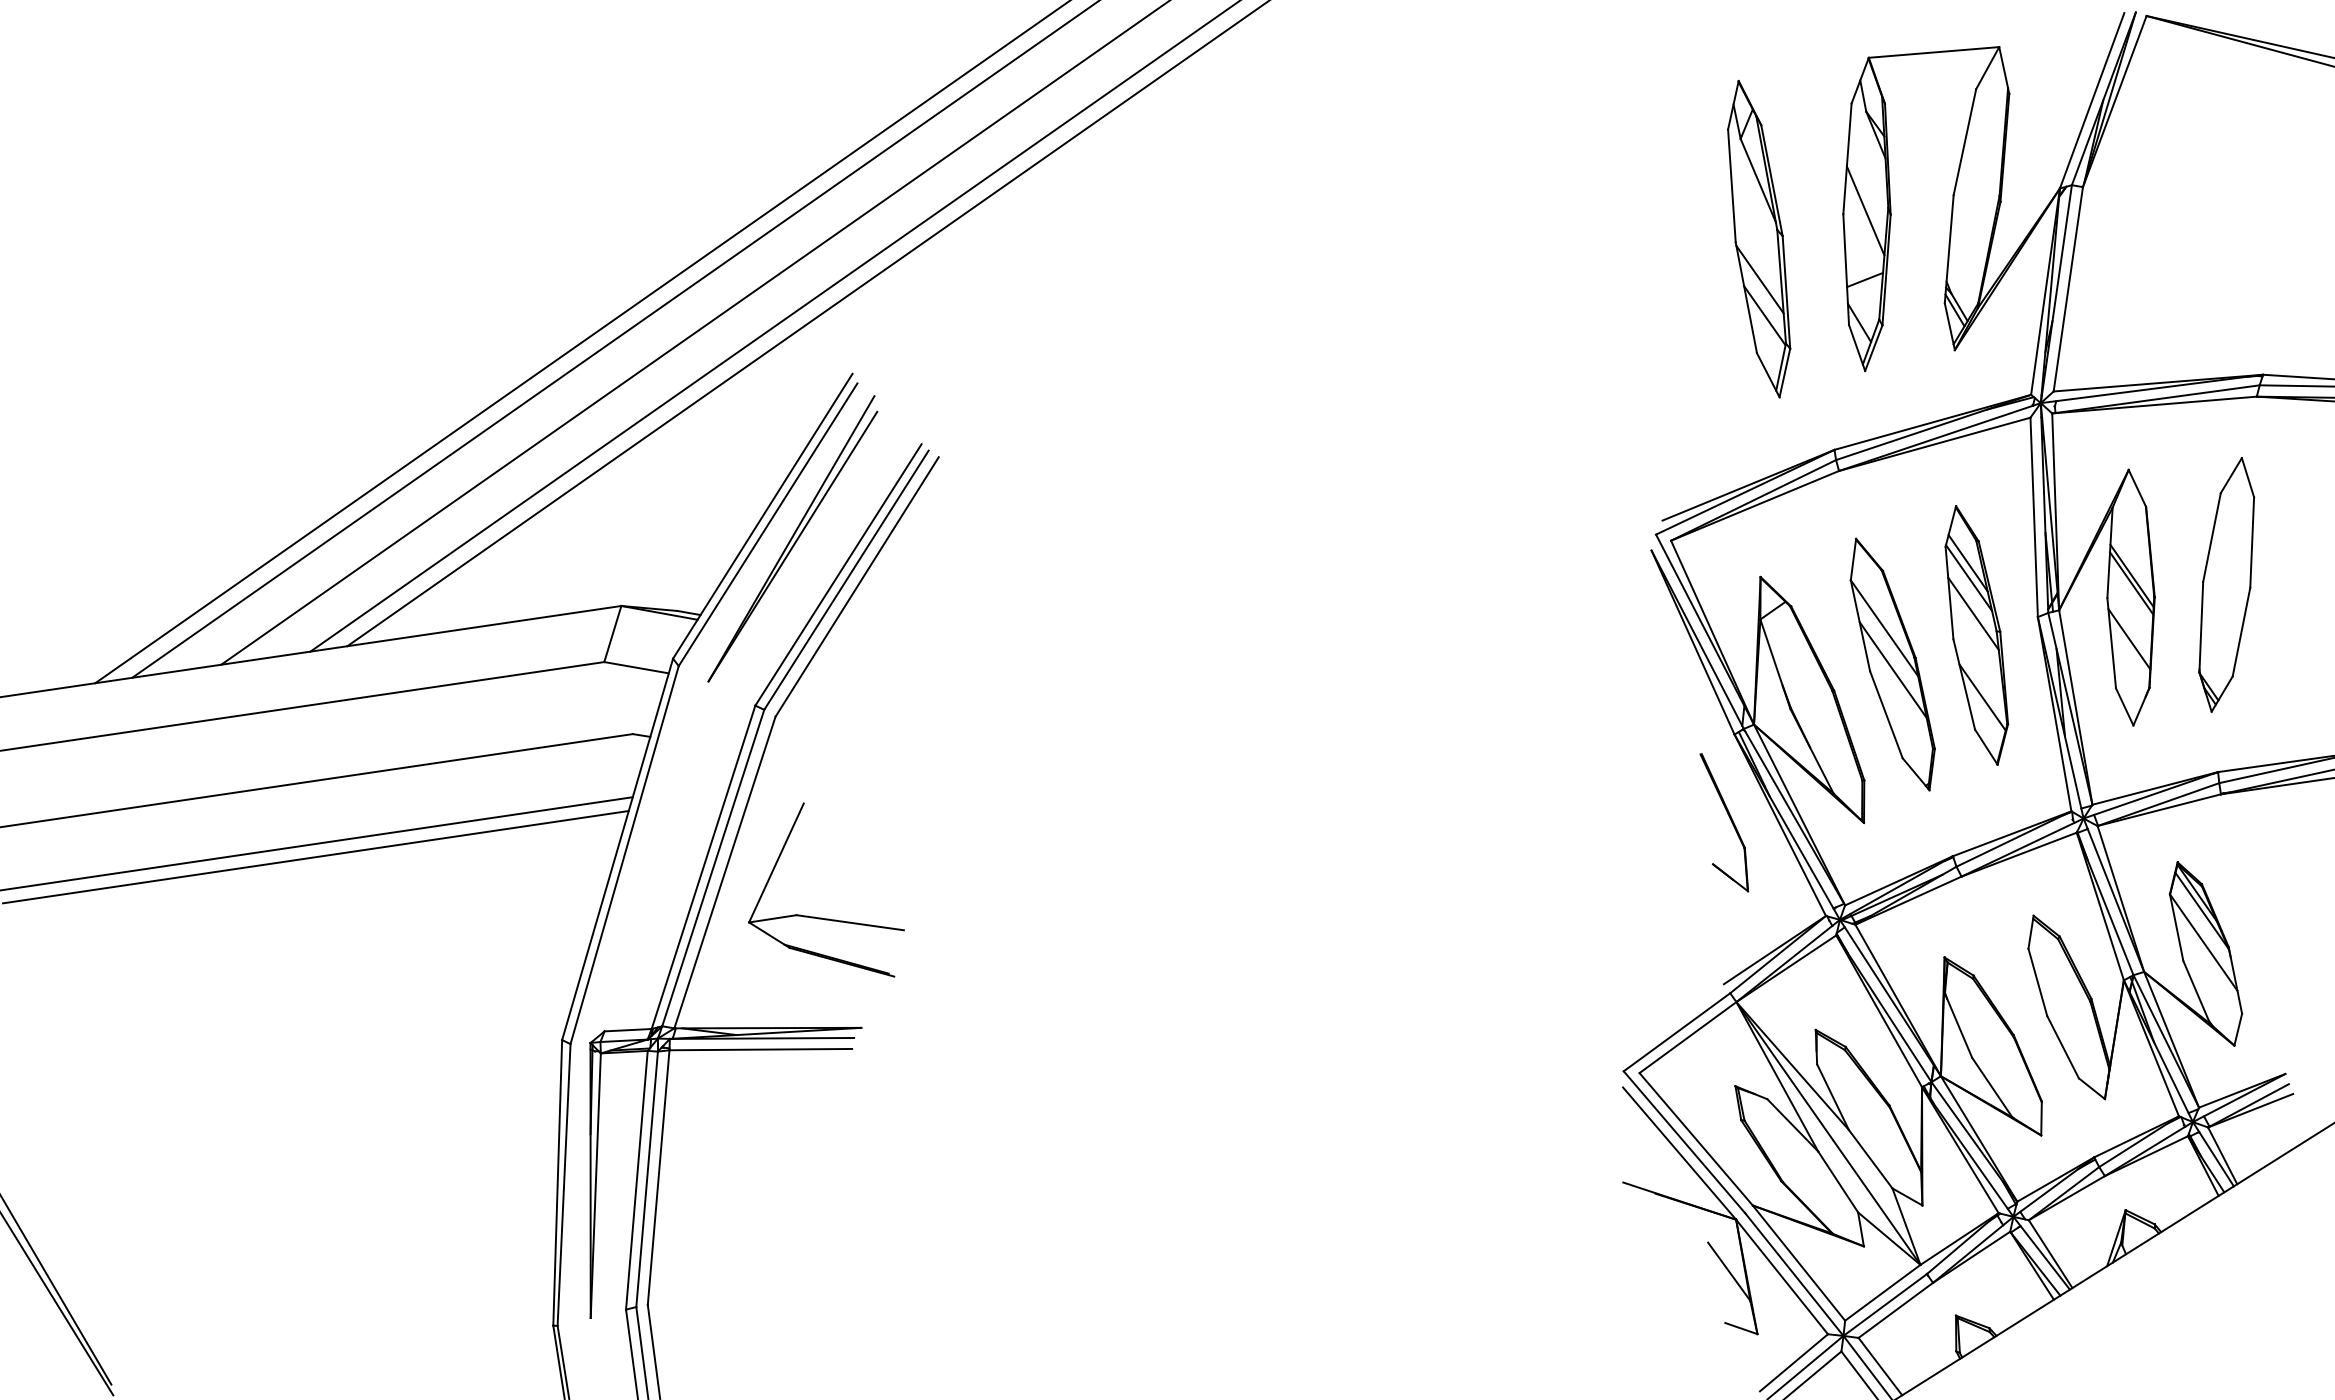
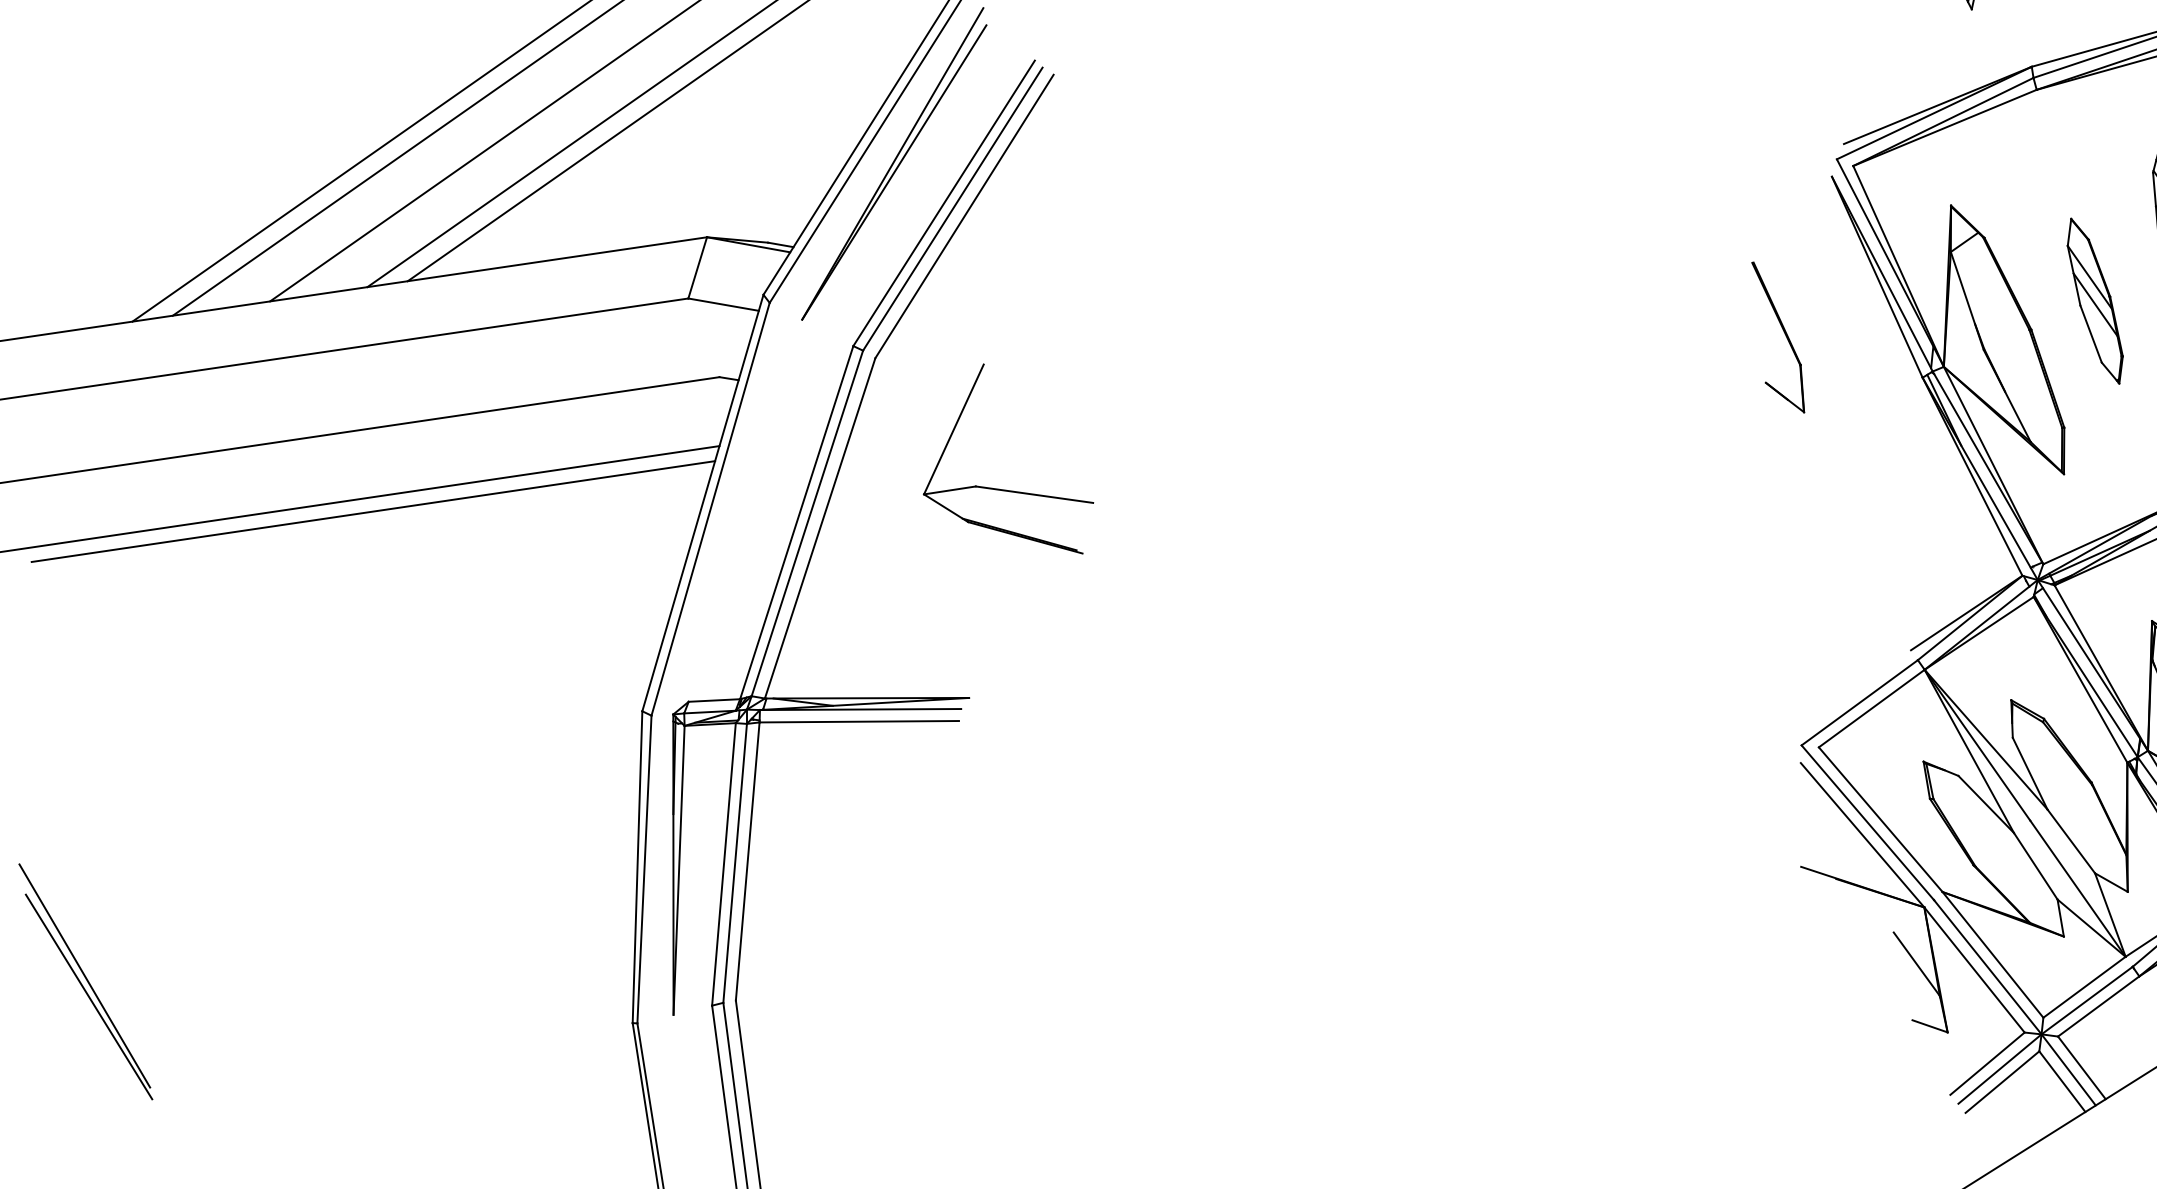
part: (1892, 664) -> (2095, 301), size x0.6
part: (1730, 820) -> (1784, 335), moved
part: (822, 917) -> (1004, 488), moved

